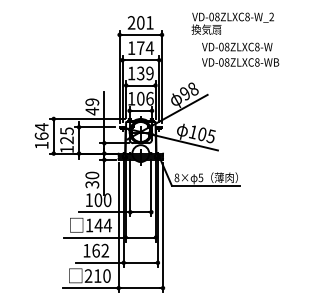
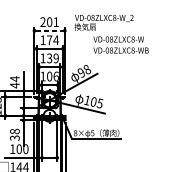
text: (232, 23) -> (103, 22), moved
line: (140, 34) -> (49, 30), solid -> dashed
text: (92, 102) -> (15, 79), 49 -> 44
text: (92, 175) -> (15, 131), 30 -> 38

